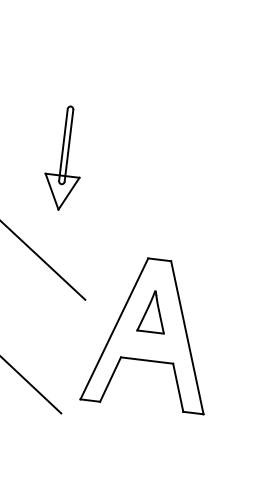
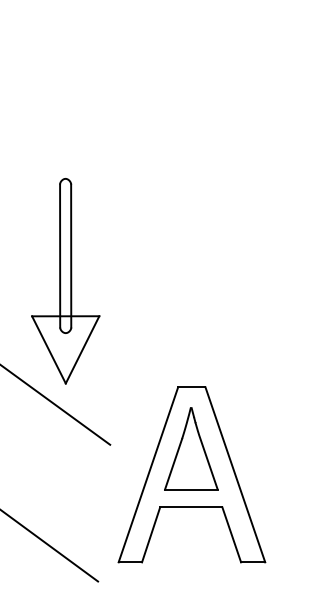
part: (64, 158) -> (65, 281), size x1.67
part: (153, 311) -> (191, 448), size x1.67

